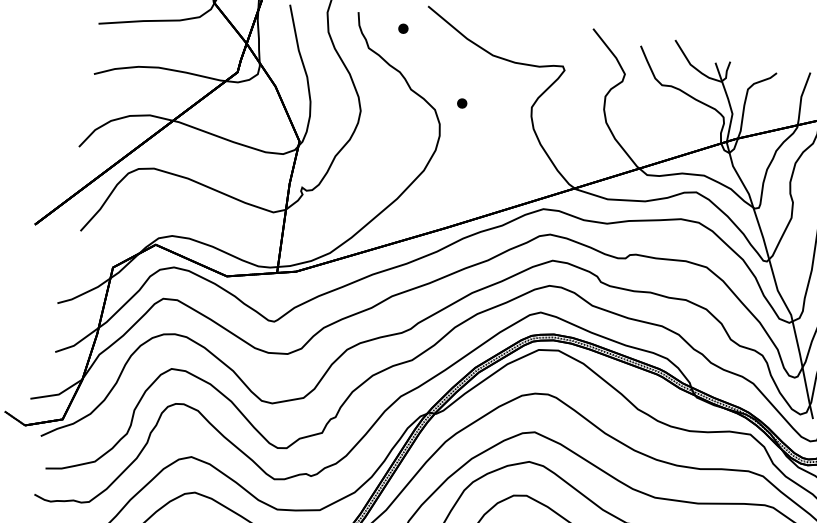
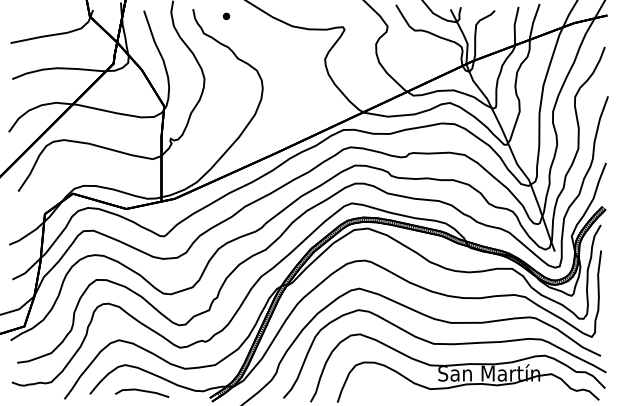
part: (462, 102) -> (275, 62), removed

